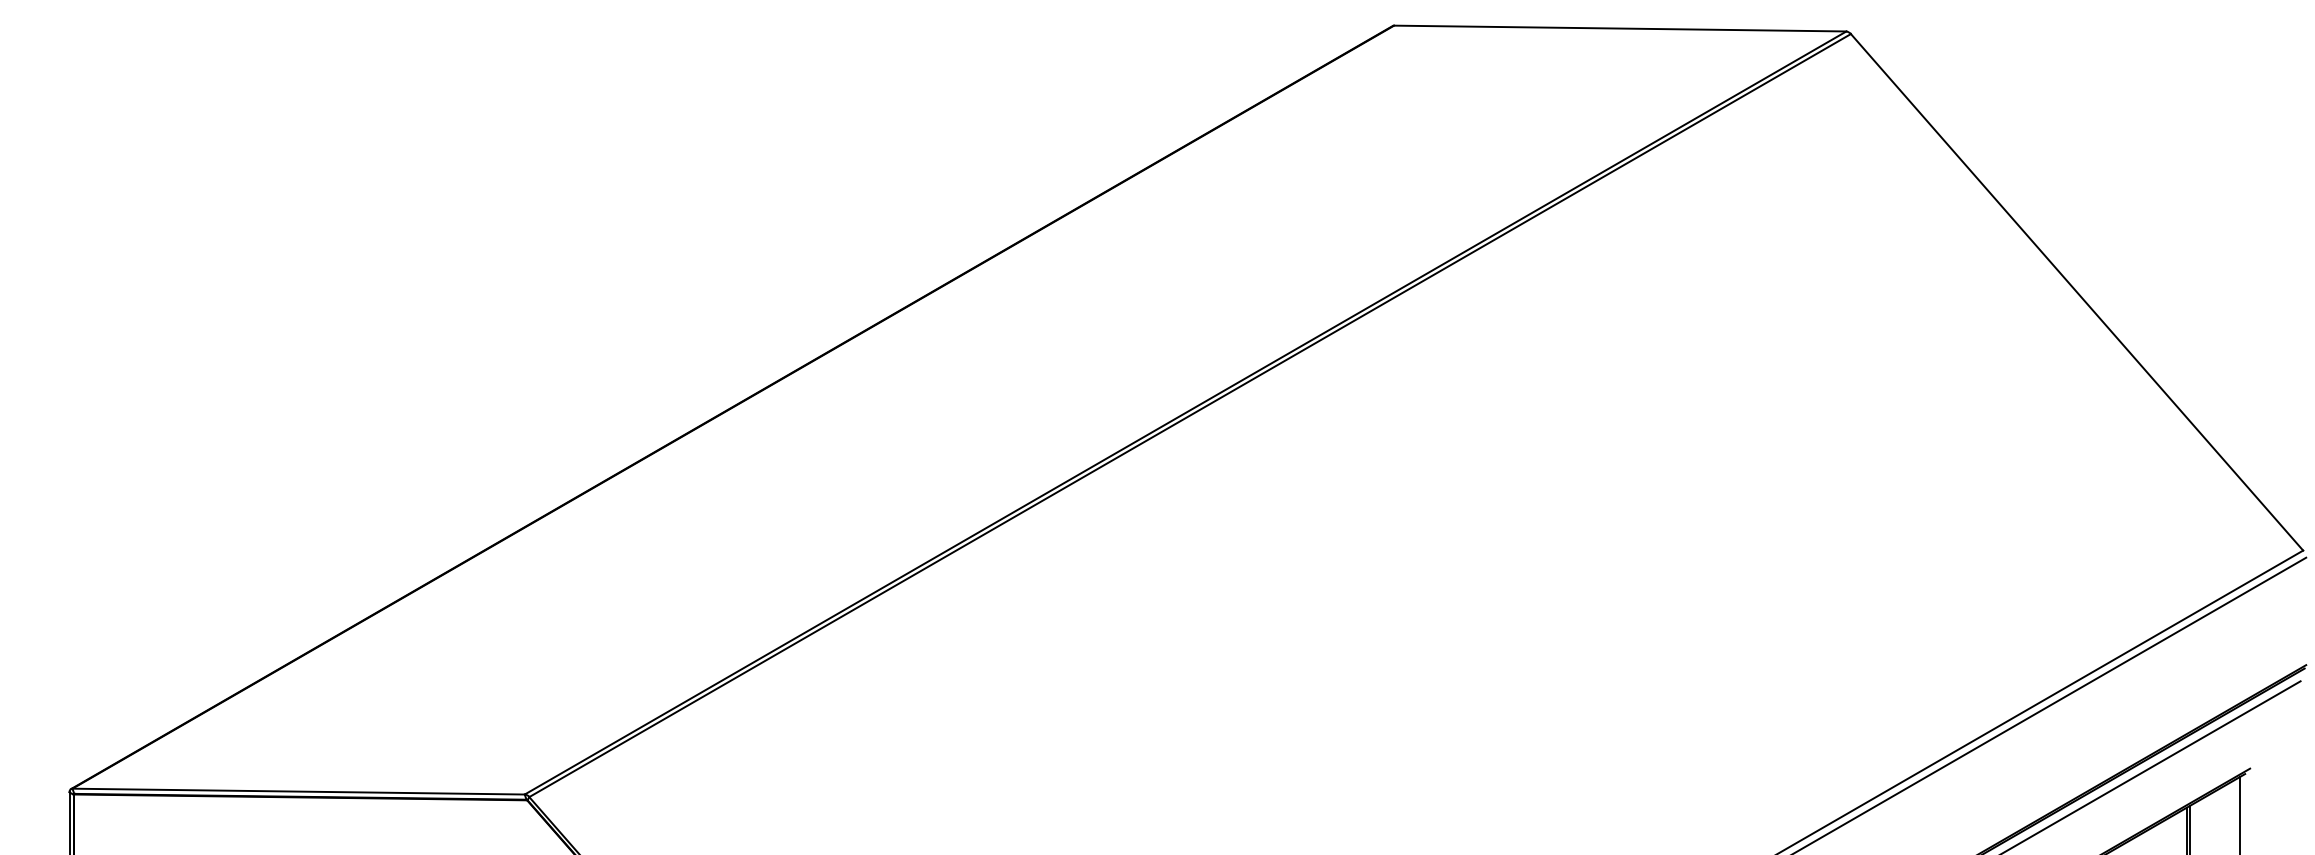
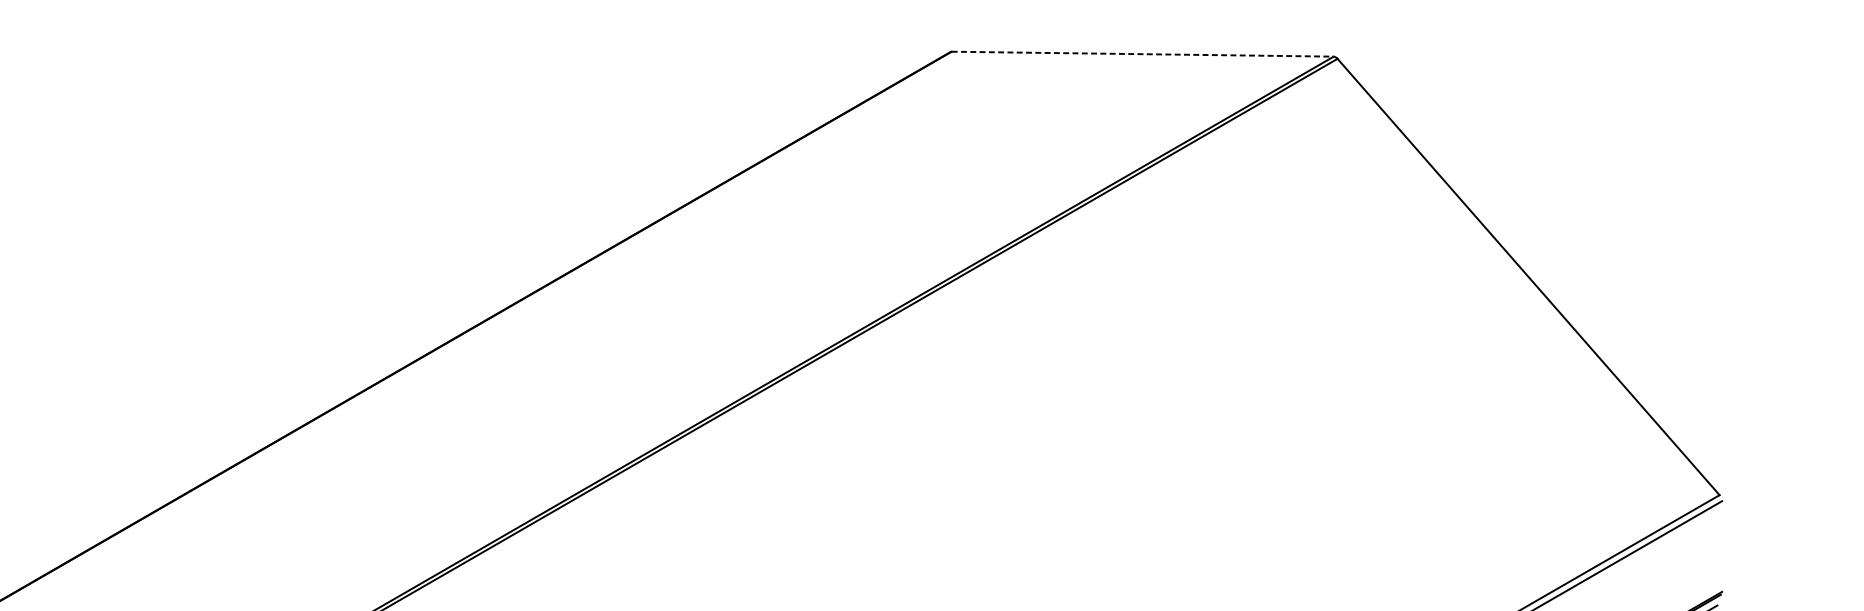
line: (1620, 28) -> (1142, 54), solid -> dashed

